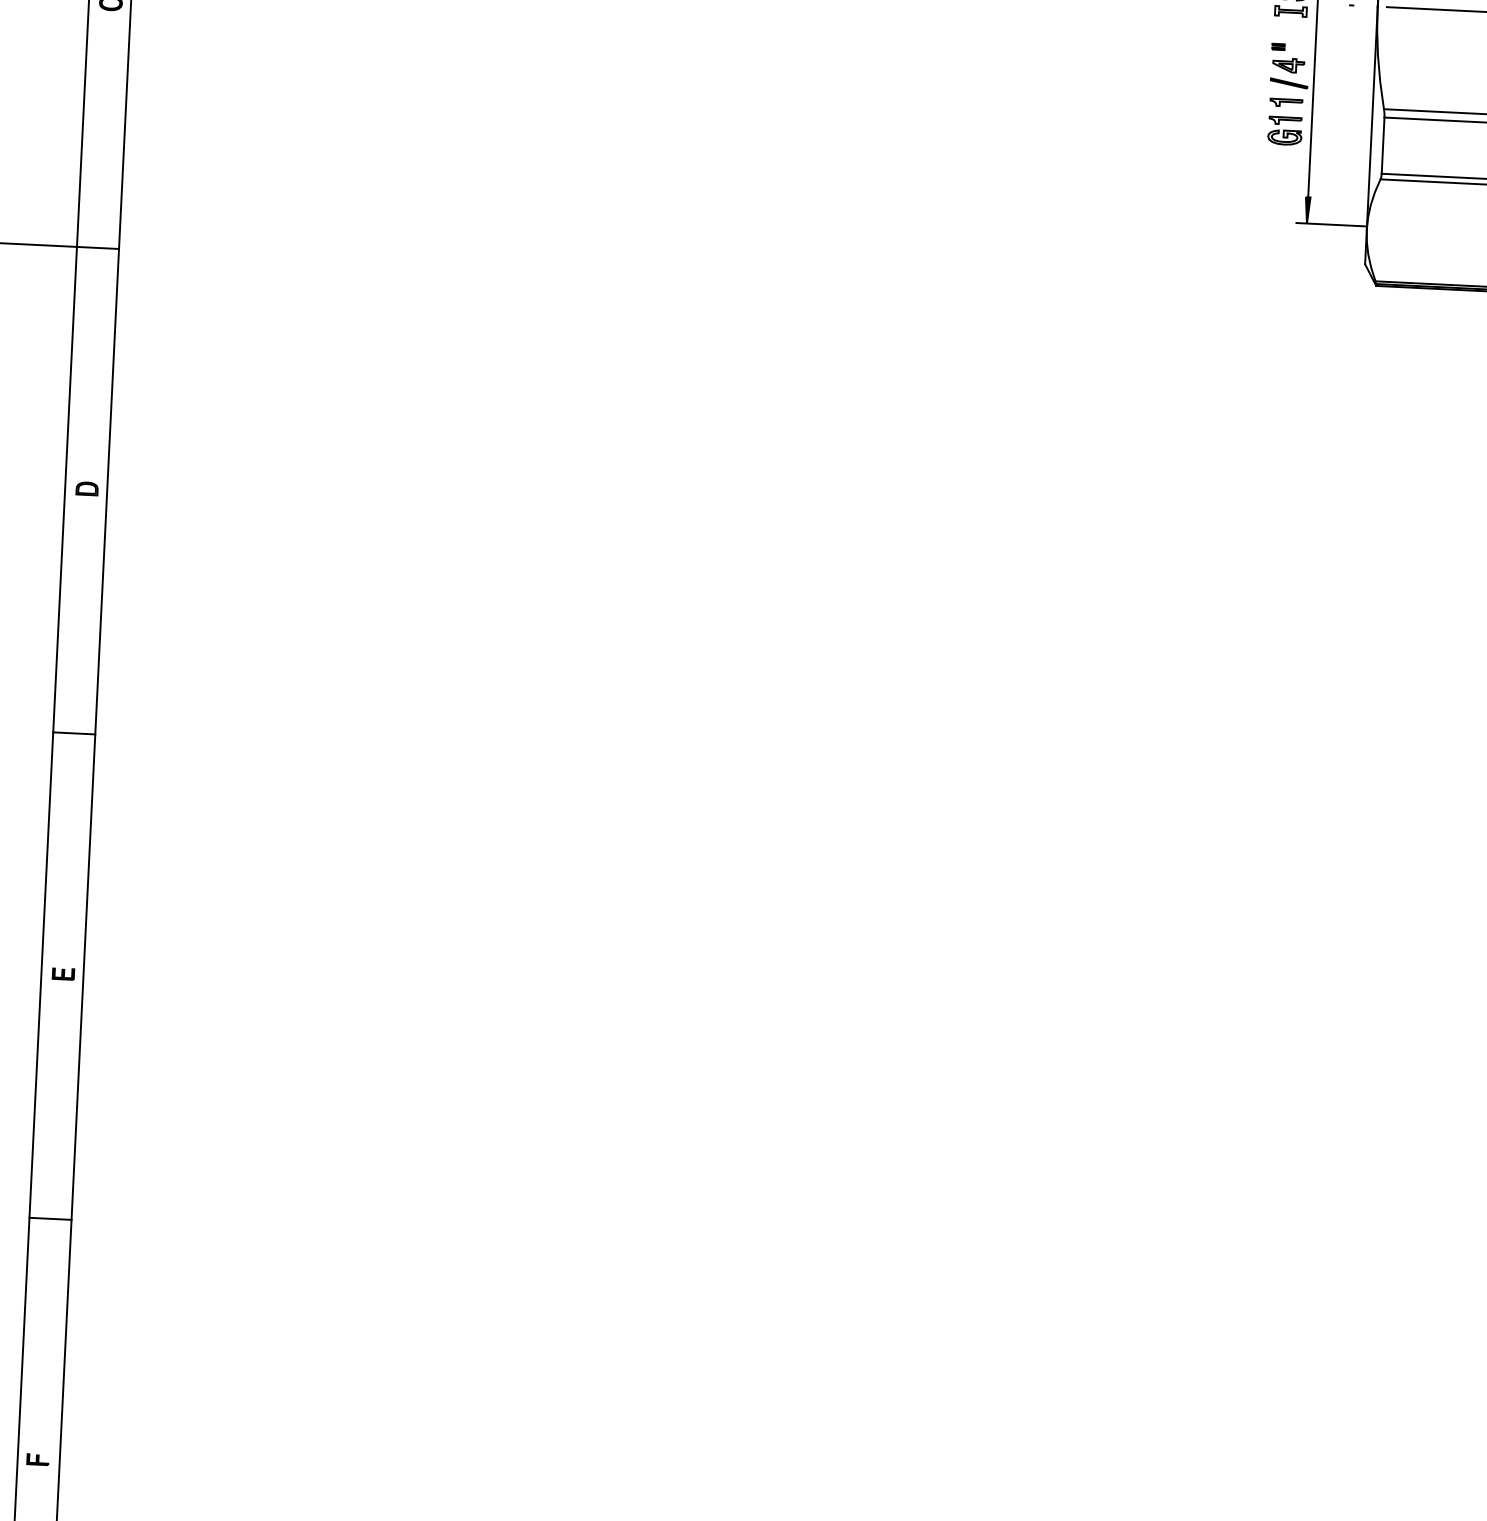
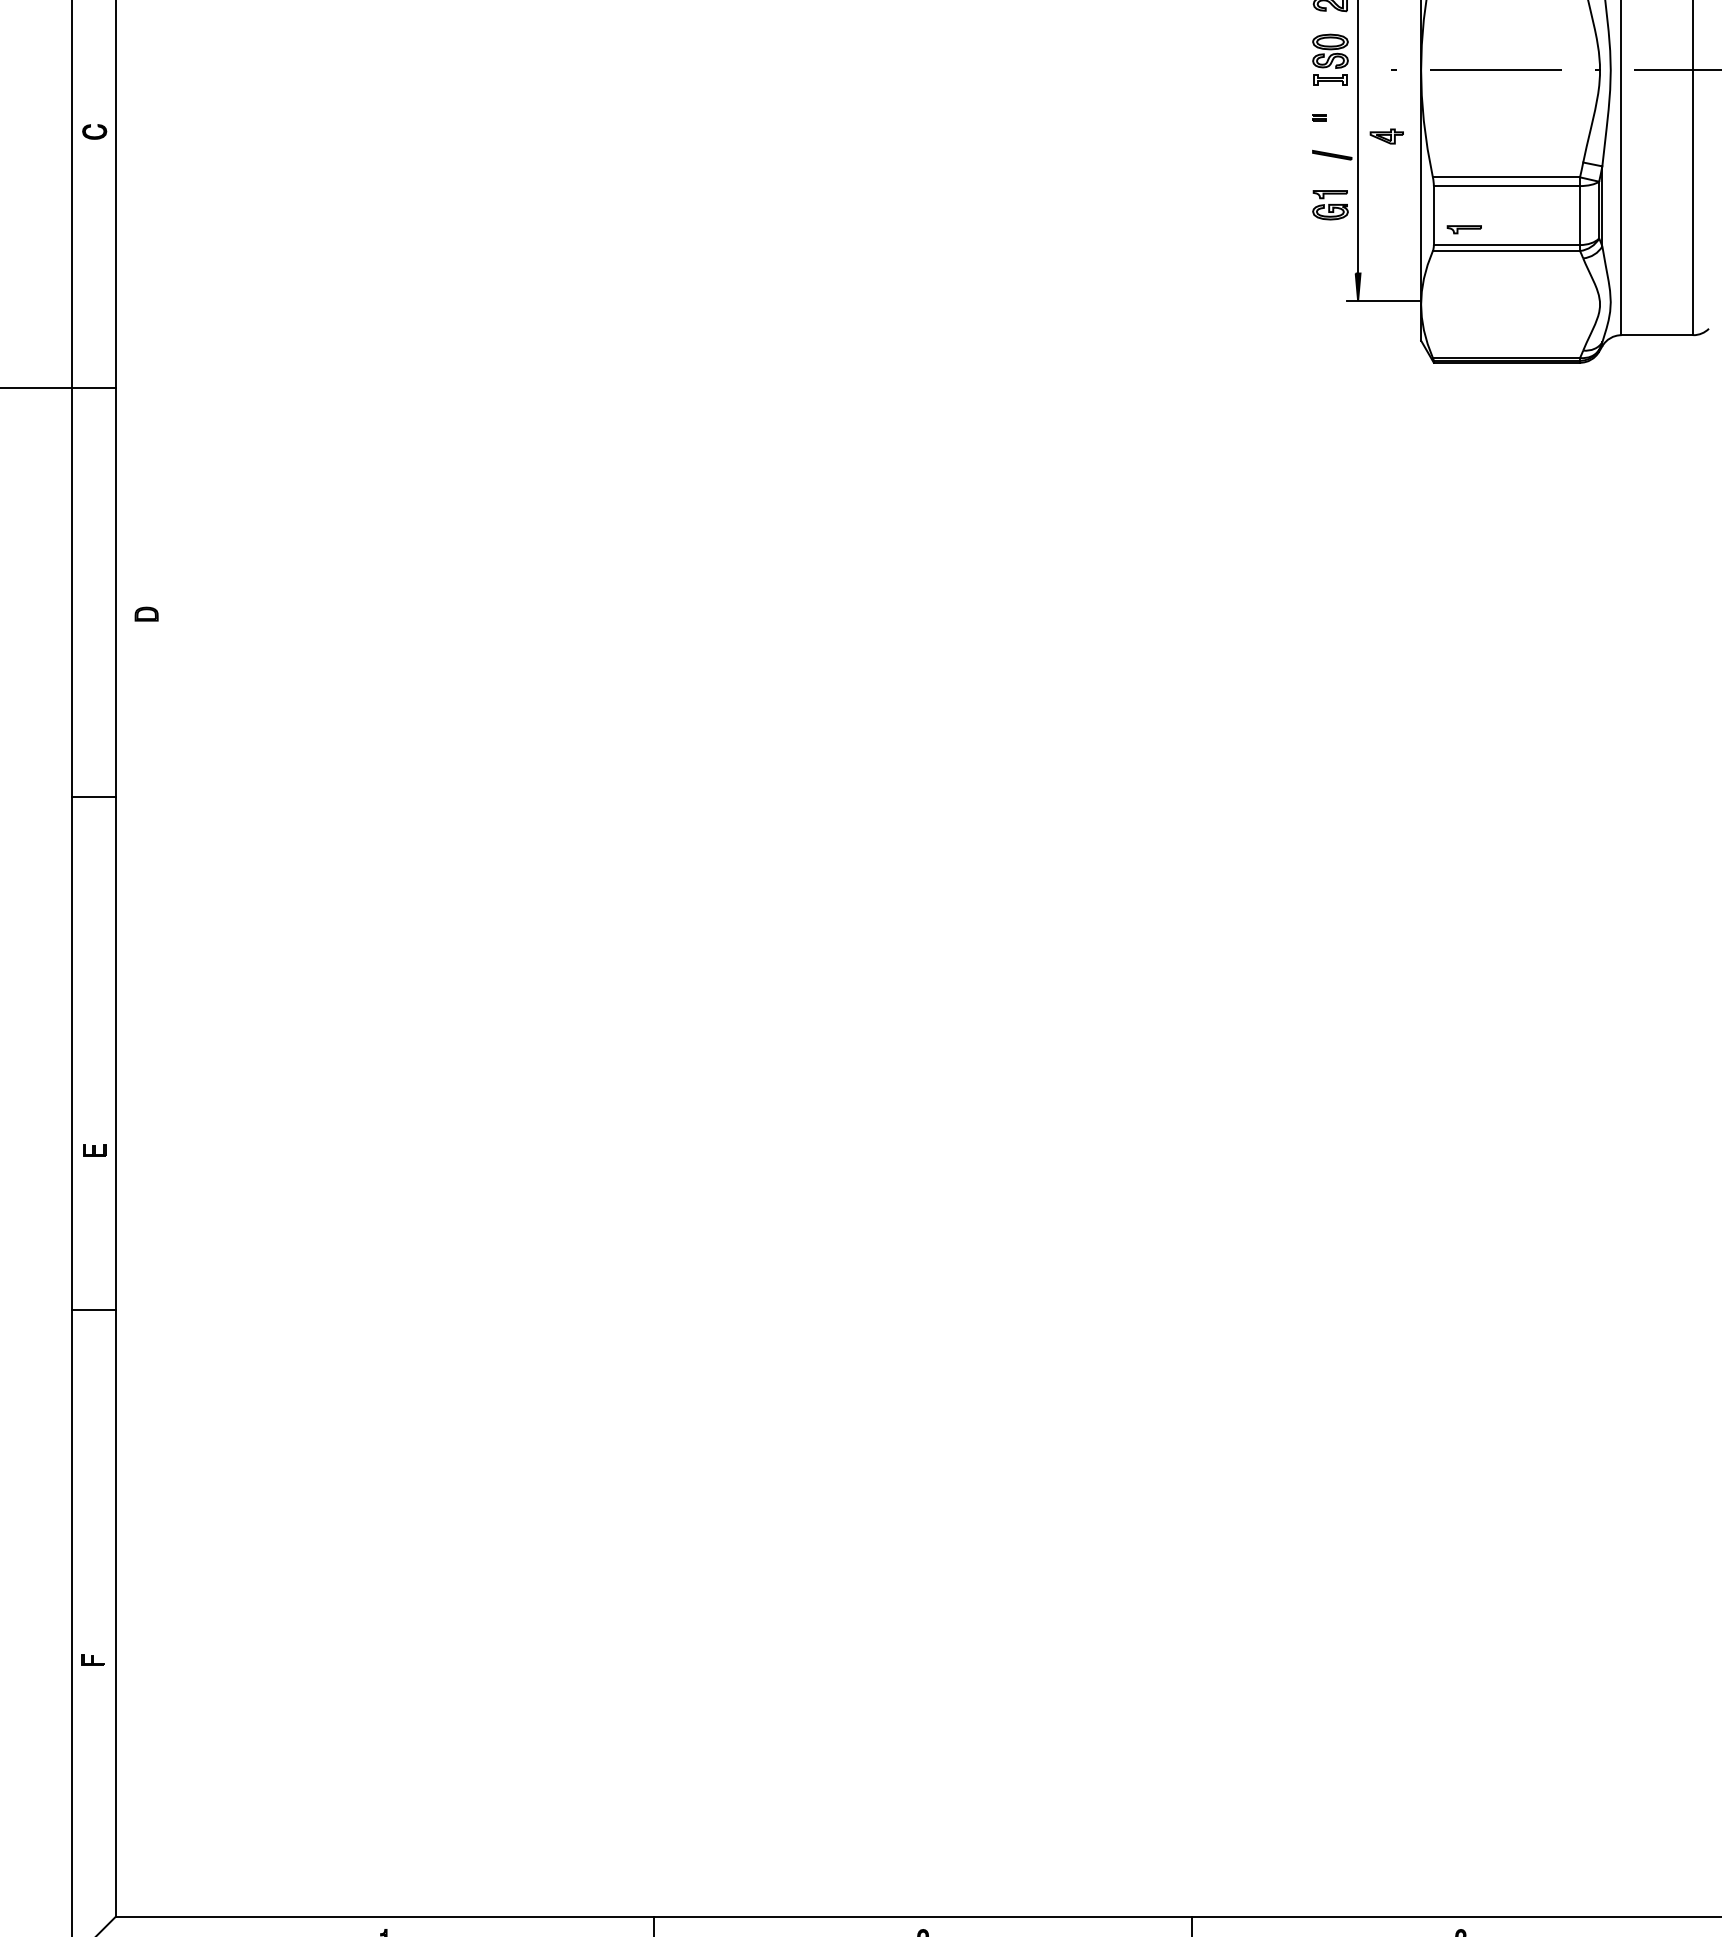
part: (1288, 65) -> (1386, 136), moved
part: (1285, 102) -> (1463, 229), moved
part: (87, 488) -> (146, 613), moved
line: (74, 732) -> (93, 796), moved
line: (50, 1218) -> (93, 1310), moved

